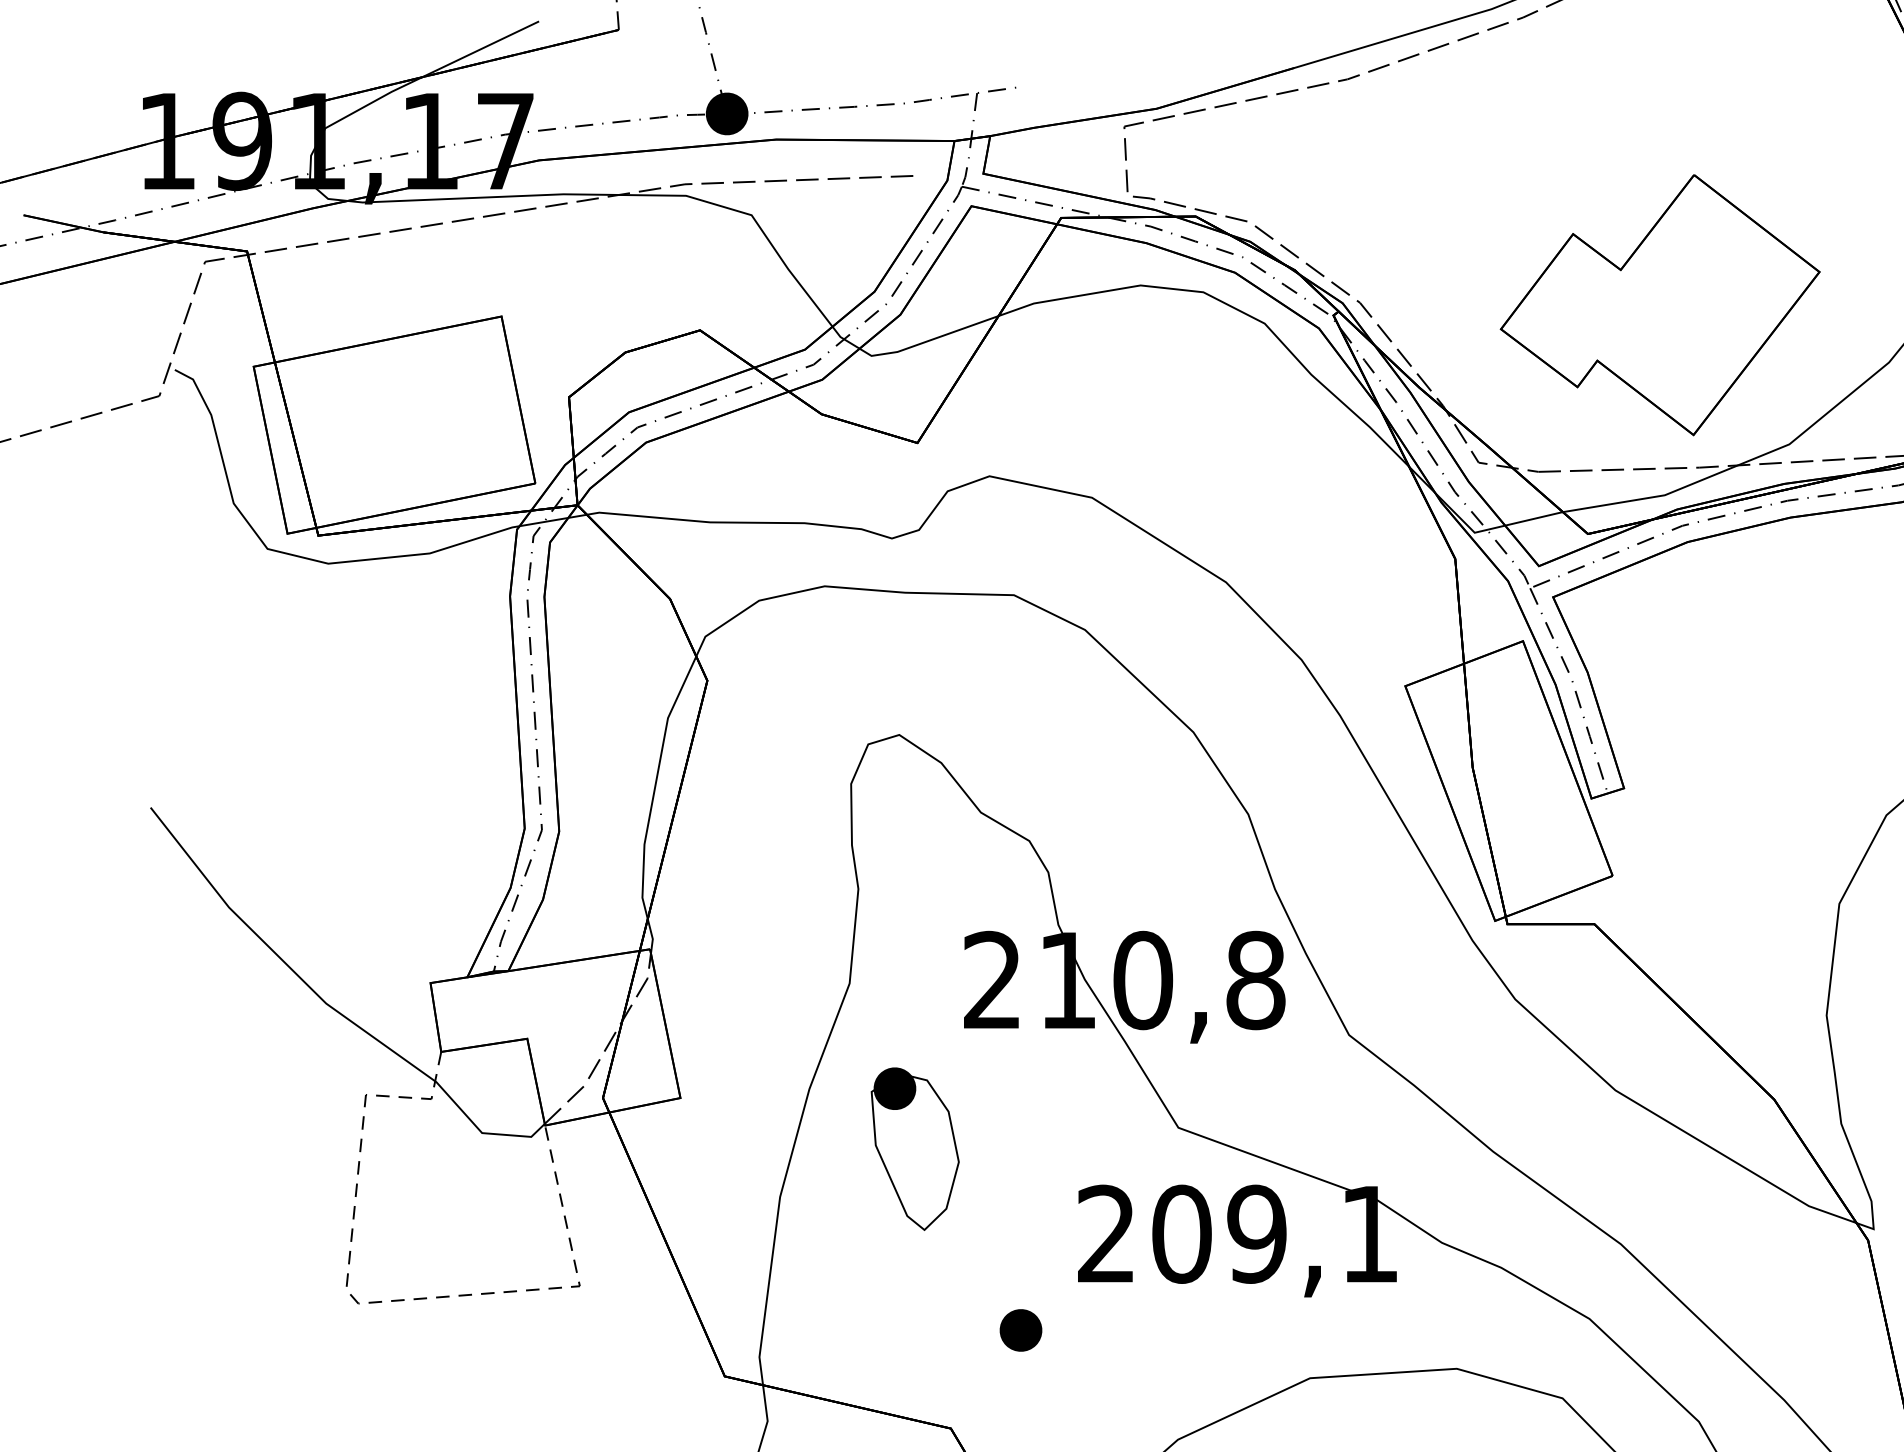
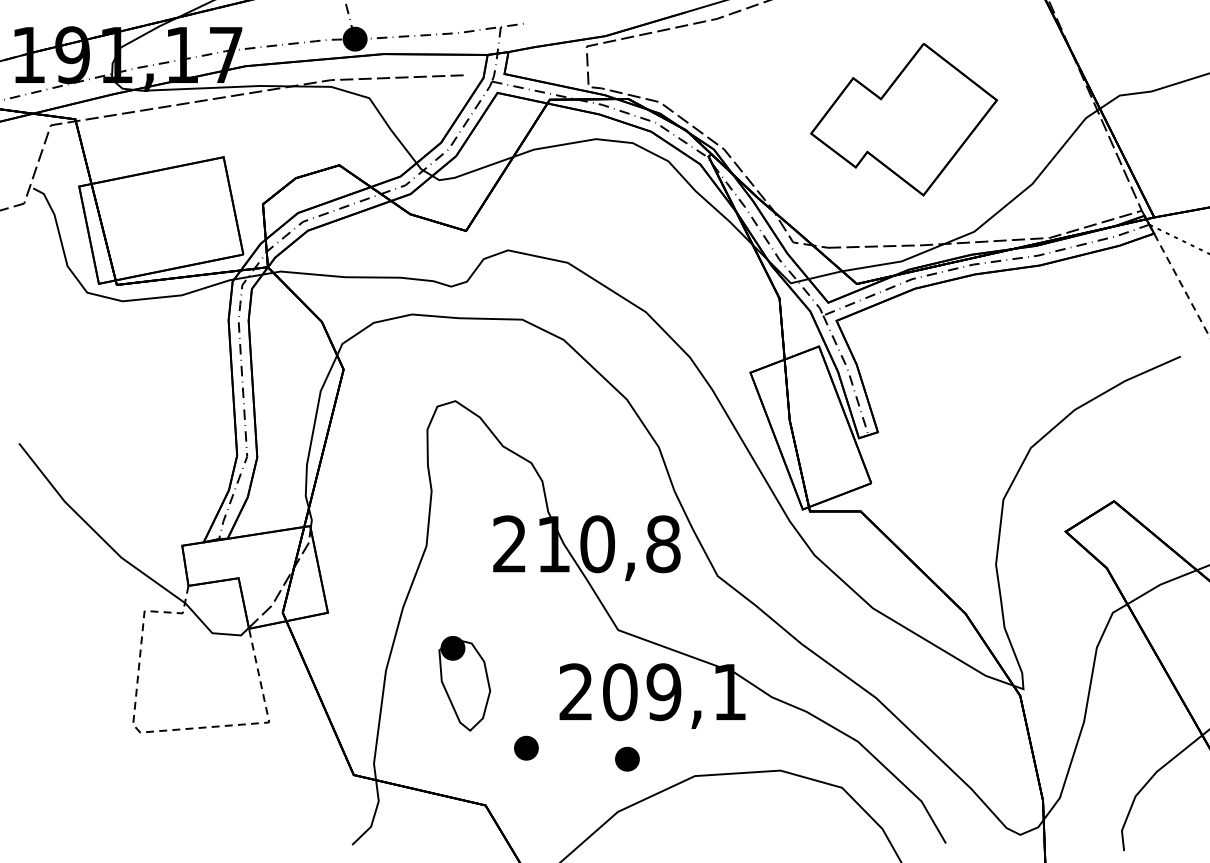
part: (1661, 304) -> (904, 119), moved
part: (914, 1149) -> (464, 683), moved
part: (1194, 1348) -> (627, 758), added

